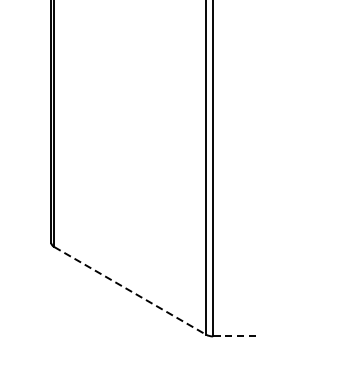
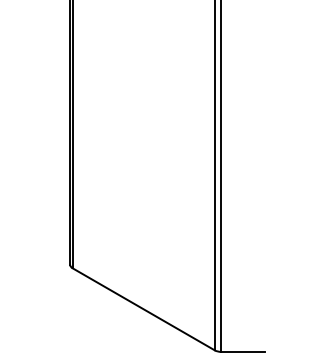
line: (131, 291) -> (144, 309), dashed -> solid
line: (237, 336) -> (243, 351), dashed -> solid

